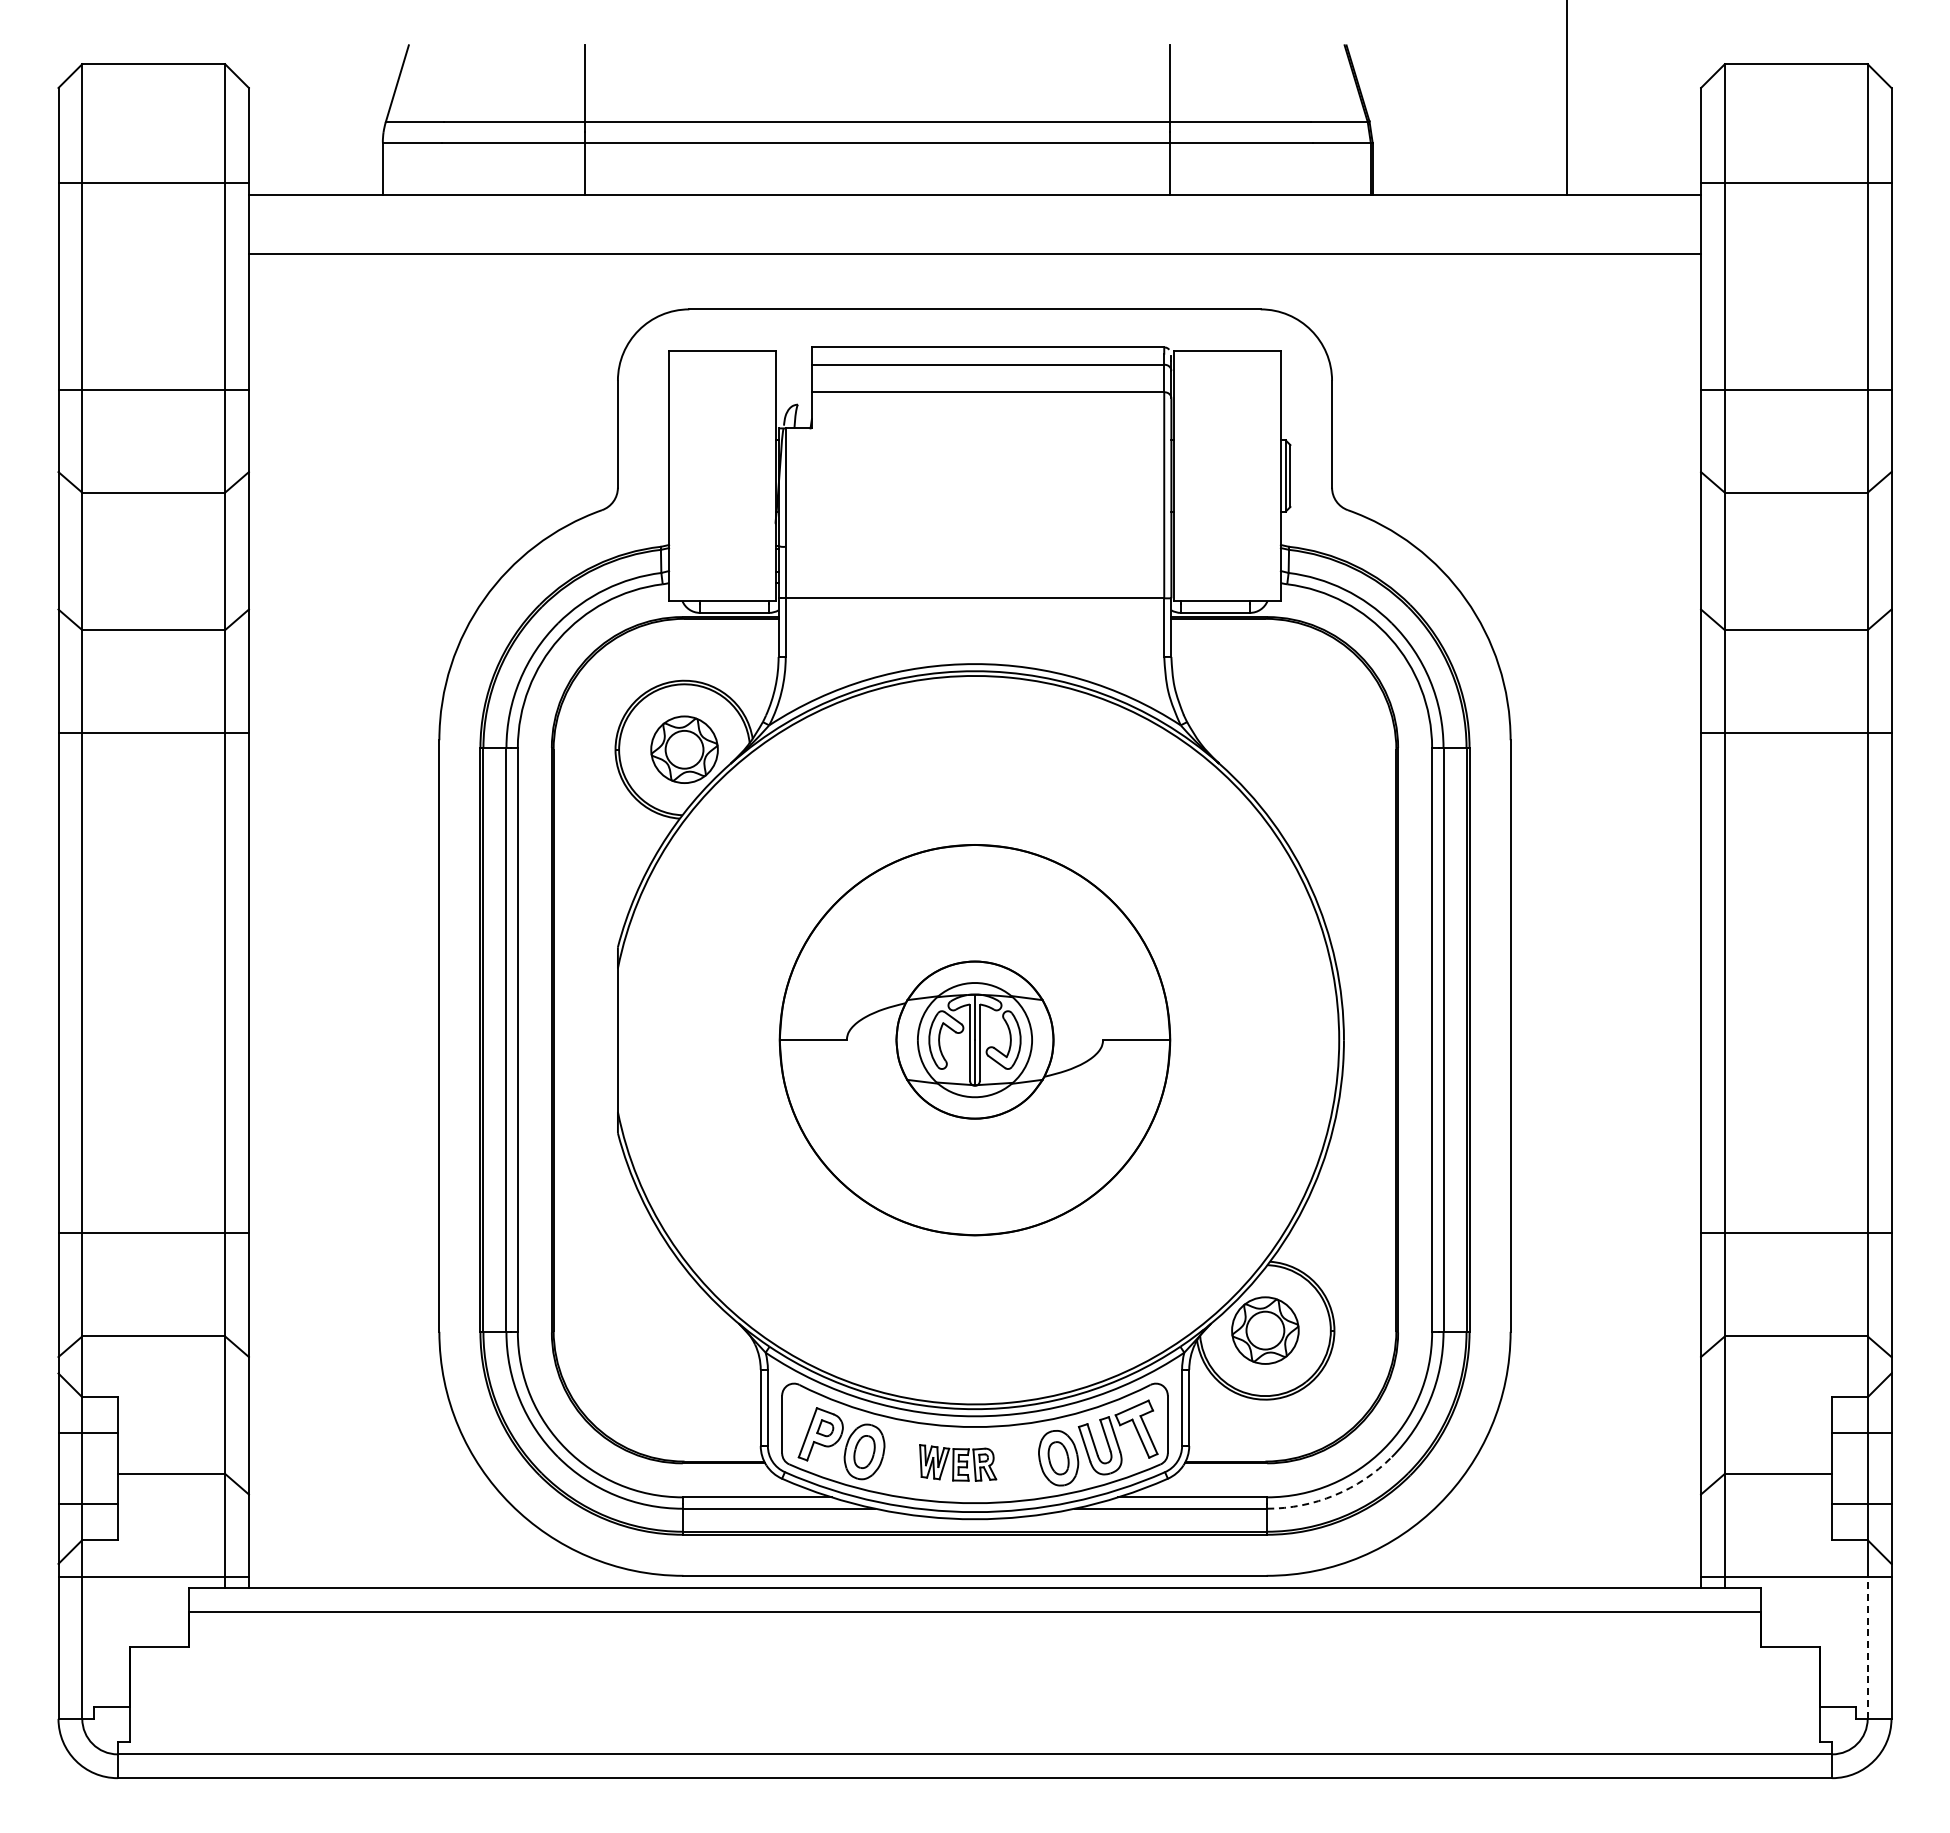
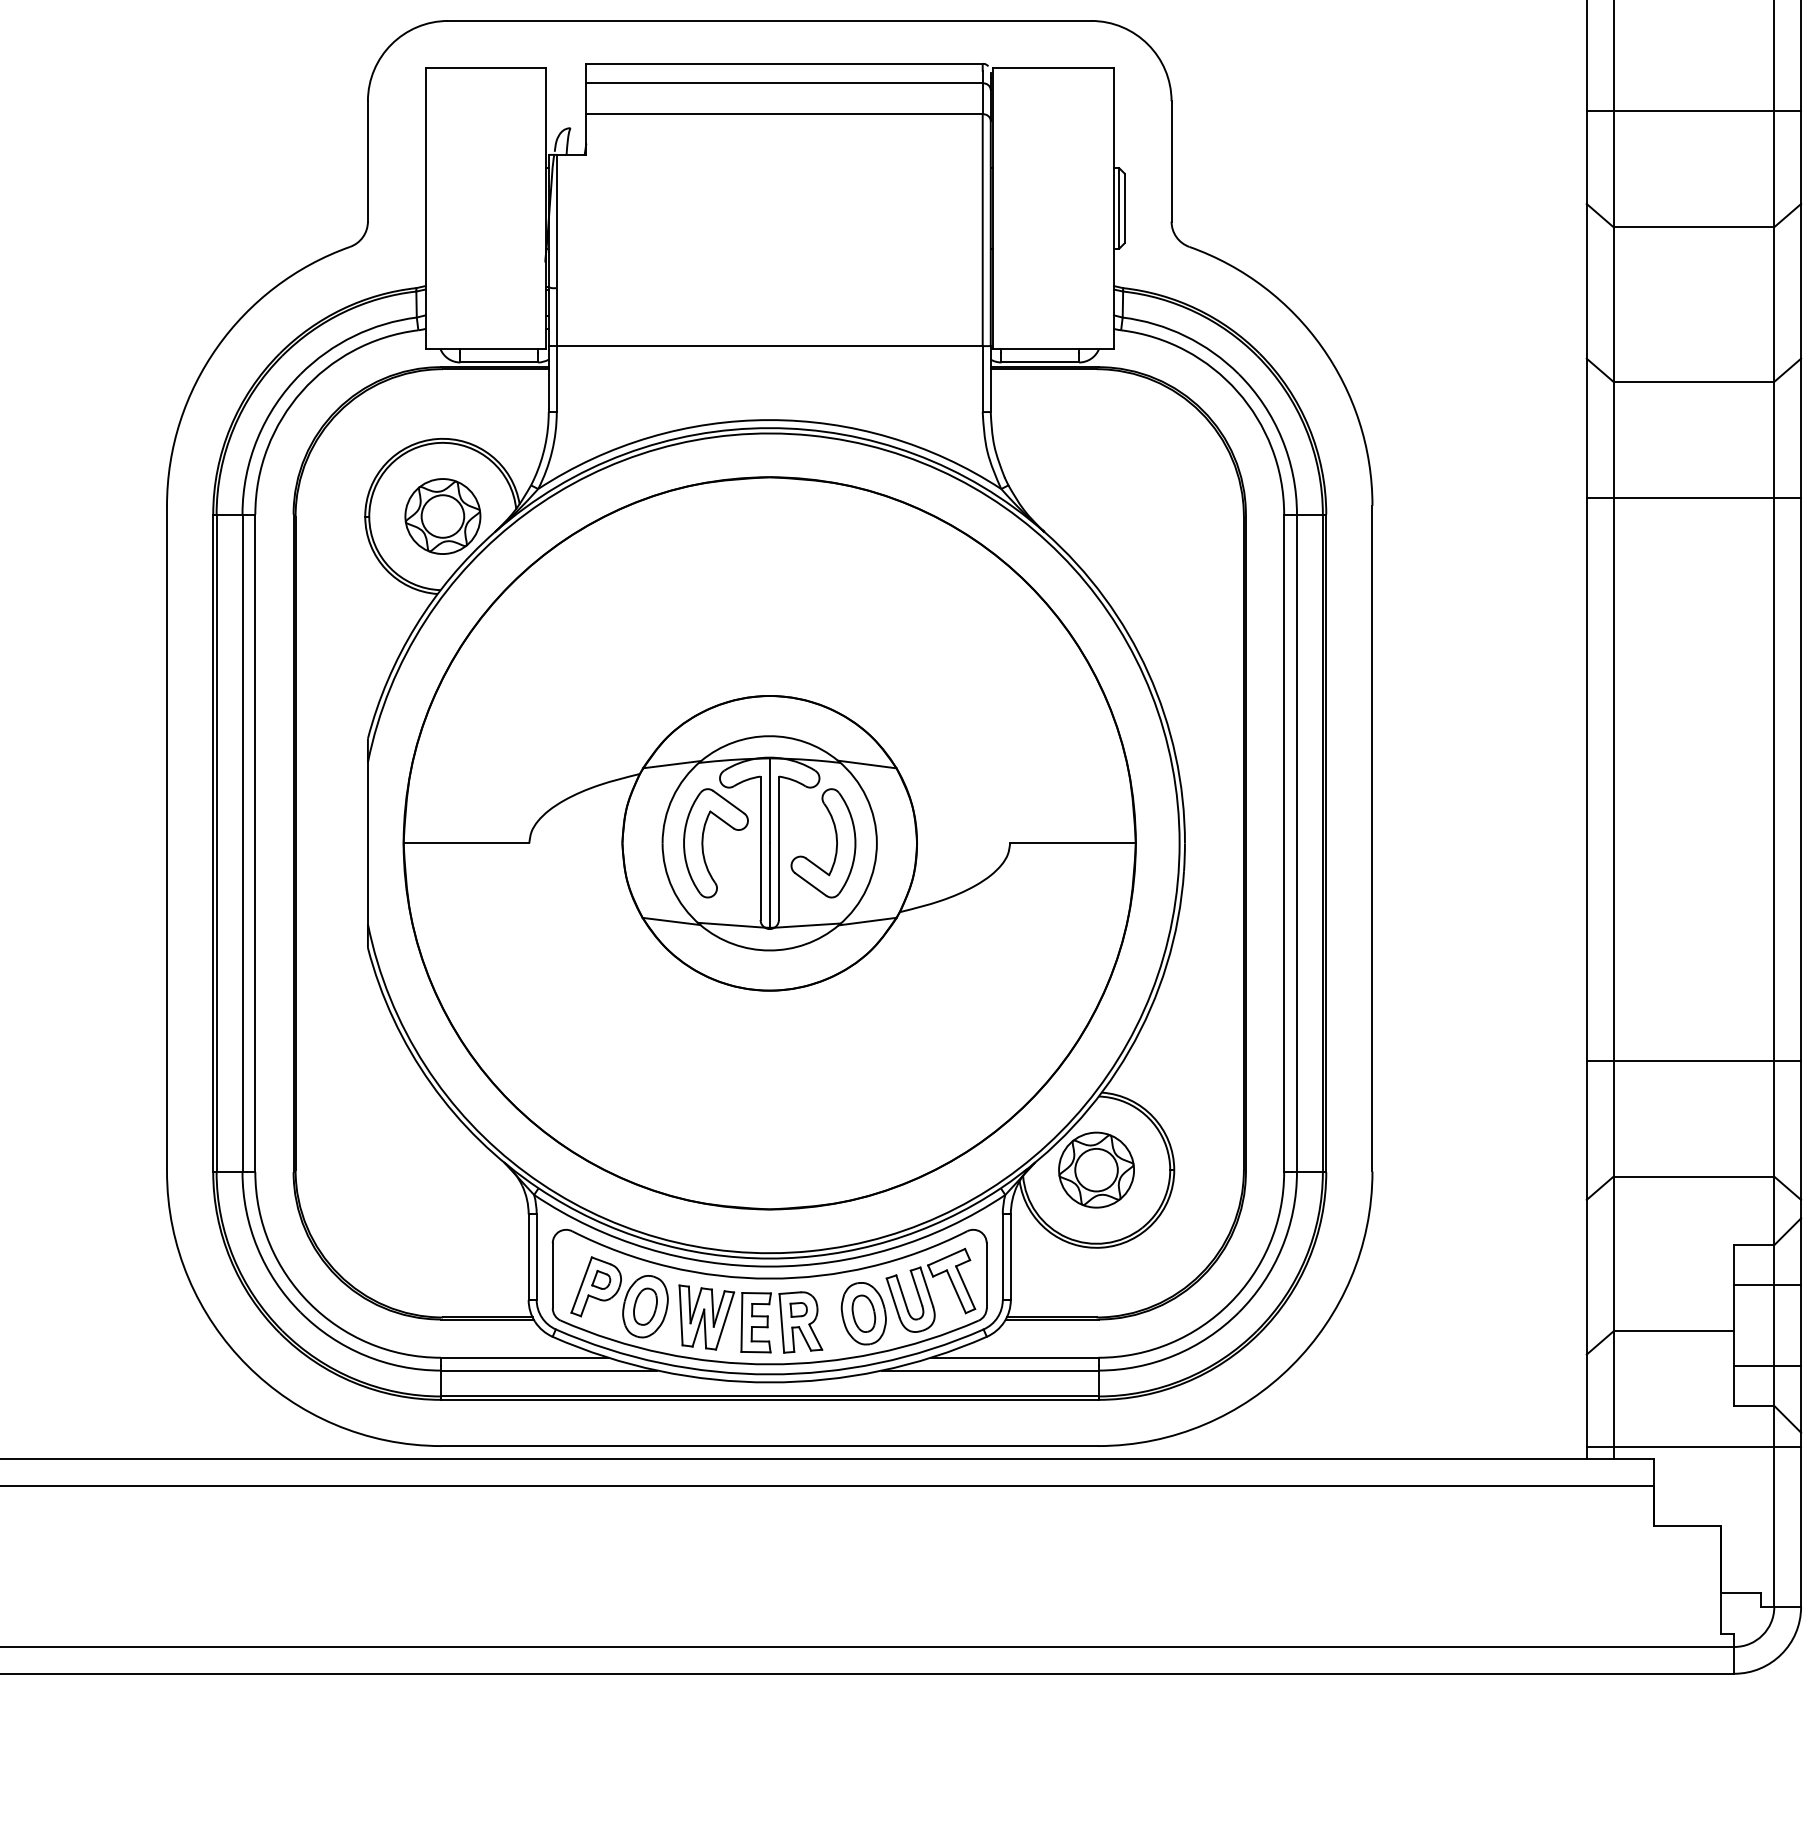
part: (974, 1039) -> (769, 842), size x1.67
part: (957, 1462) -> (750, 1318), size x1.67
arc: (1334, 1495) -> (1174, 1355), dashed -> solid
line: (1867, 1647) -> (1774, 1526), dashed -> solid

